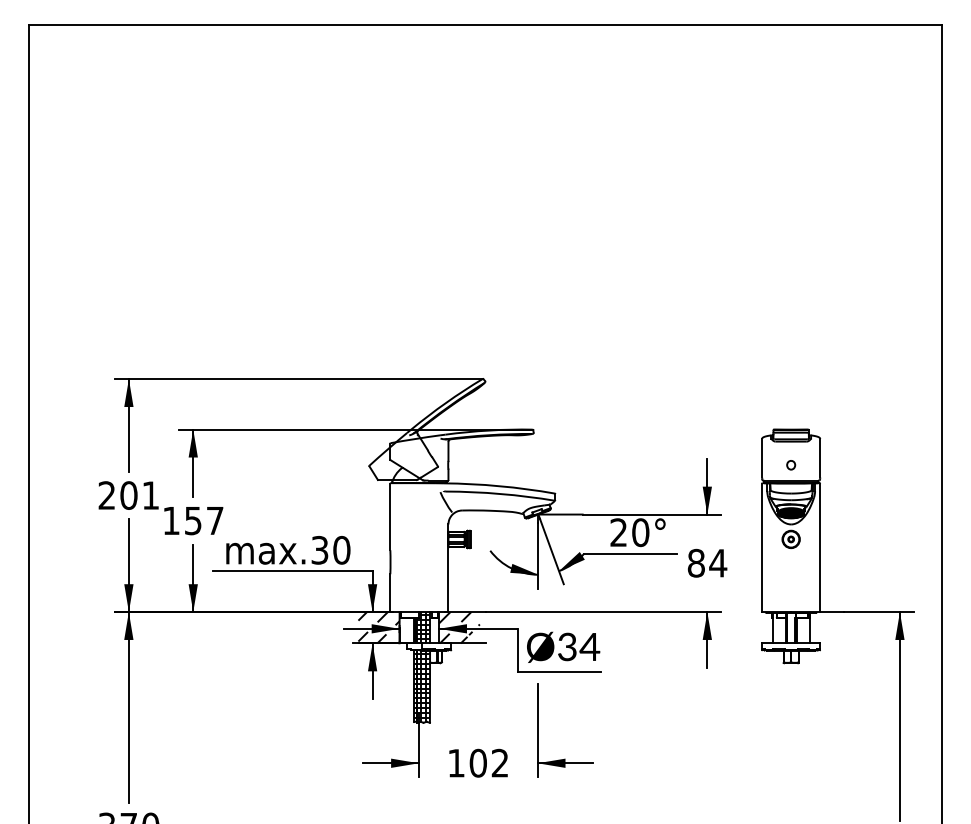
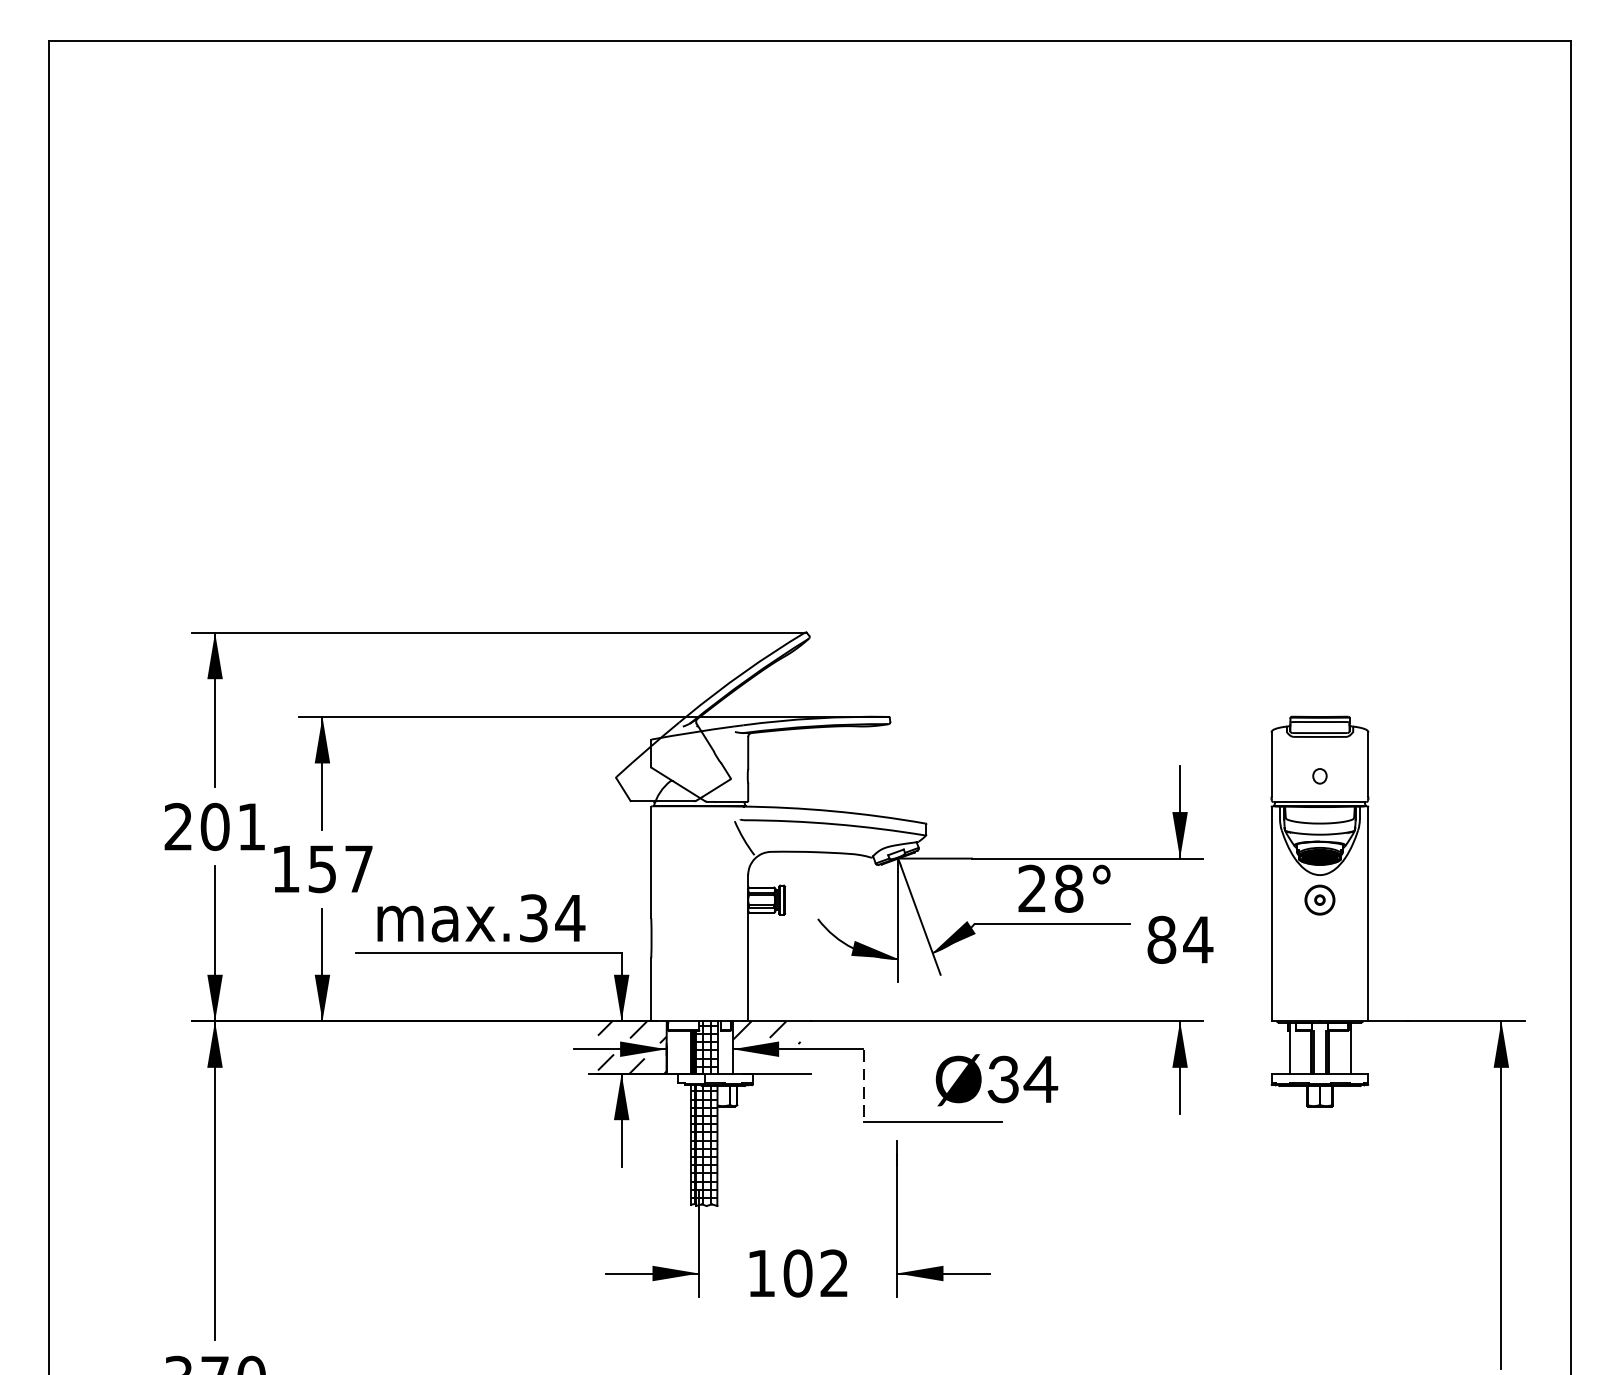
text: (640, 532) -> (1068, 888), 20° -> 28°
text: (341, 550) -> (569, 918), max.30 -> max.34
hatch: (455, 637) -> (759, 1063), removed
text: (563, 646) -> (996, 1078), moved
line: (517, 651) -> (863, 1087), solid -> dashed

